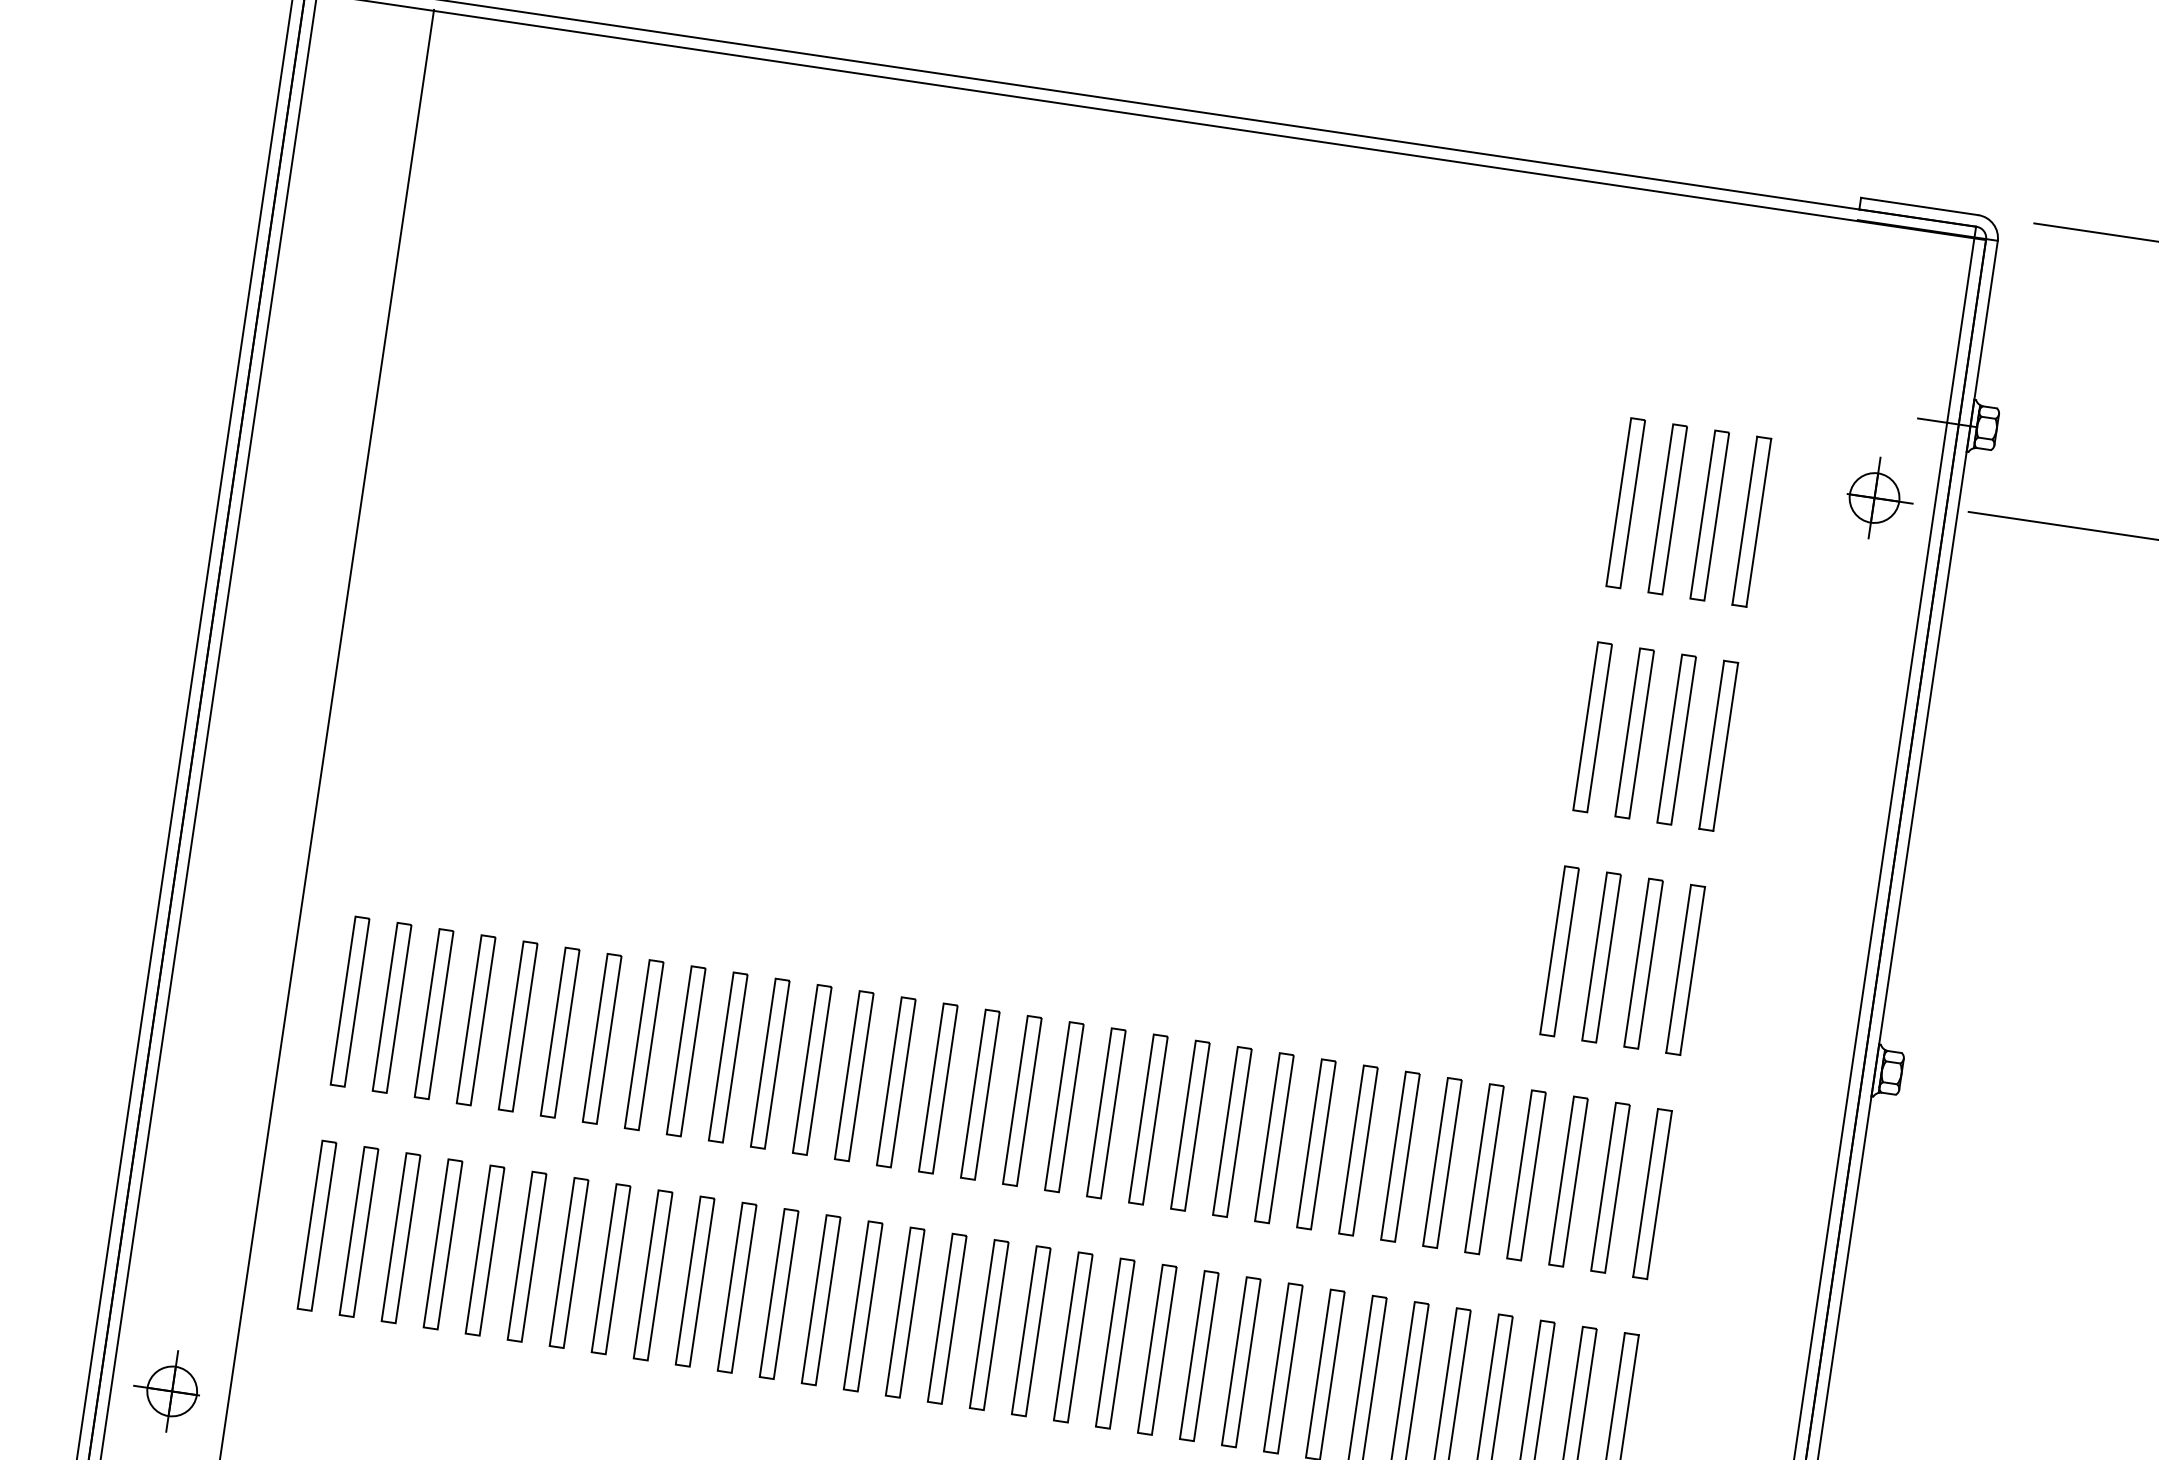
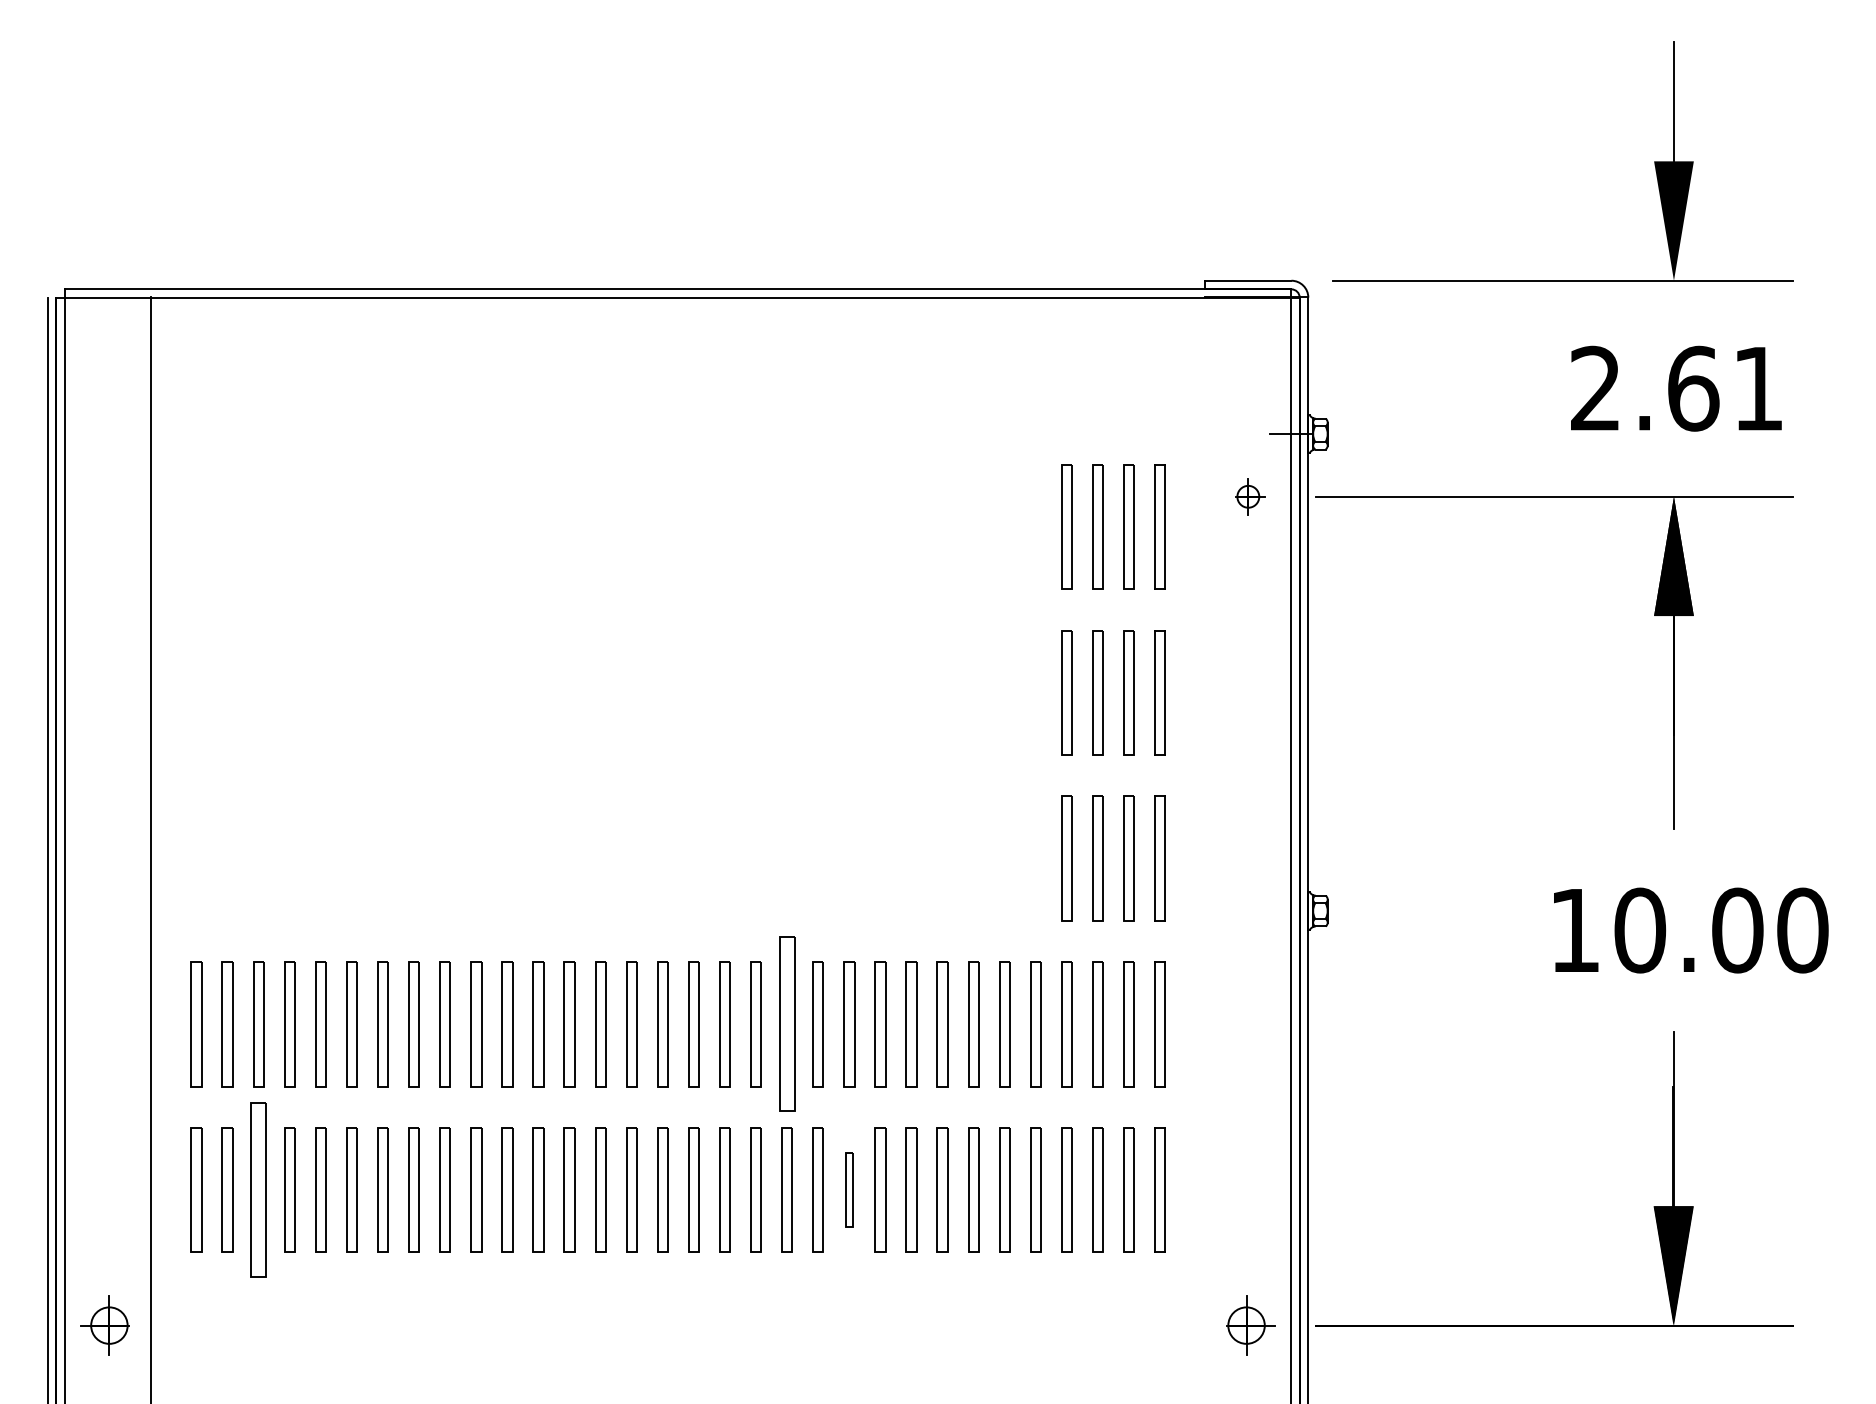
part: (1879, 498) -> (1250, 496), size x0.6
part: (1147, 1119) -> (786, 1024), size x1.4
part: (400, 1237) -> (258, 1189), size x1.4
part: (1199, 1355) -> (849, 1189), size x0.6

